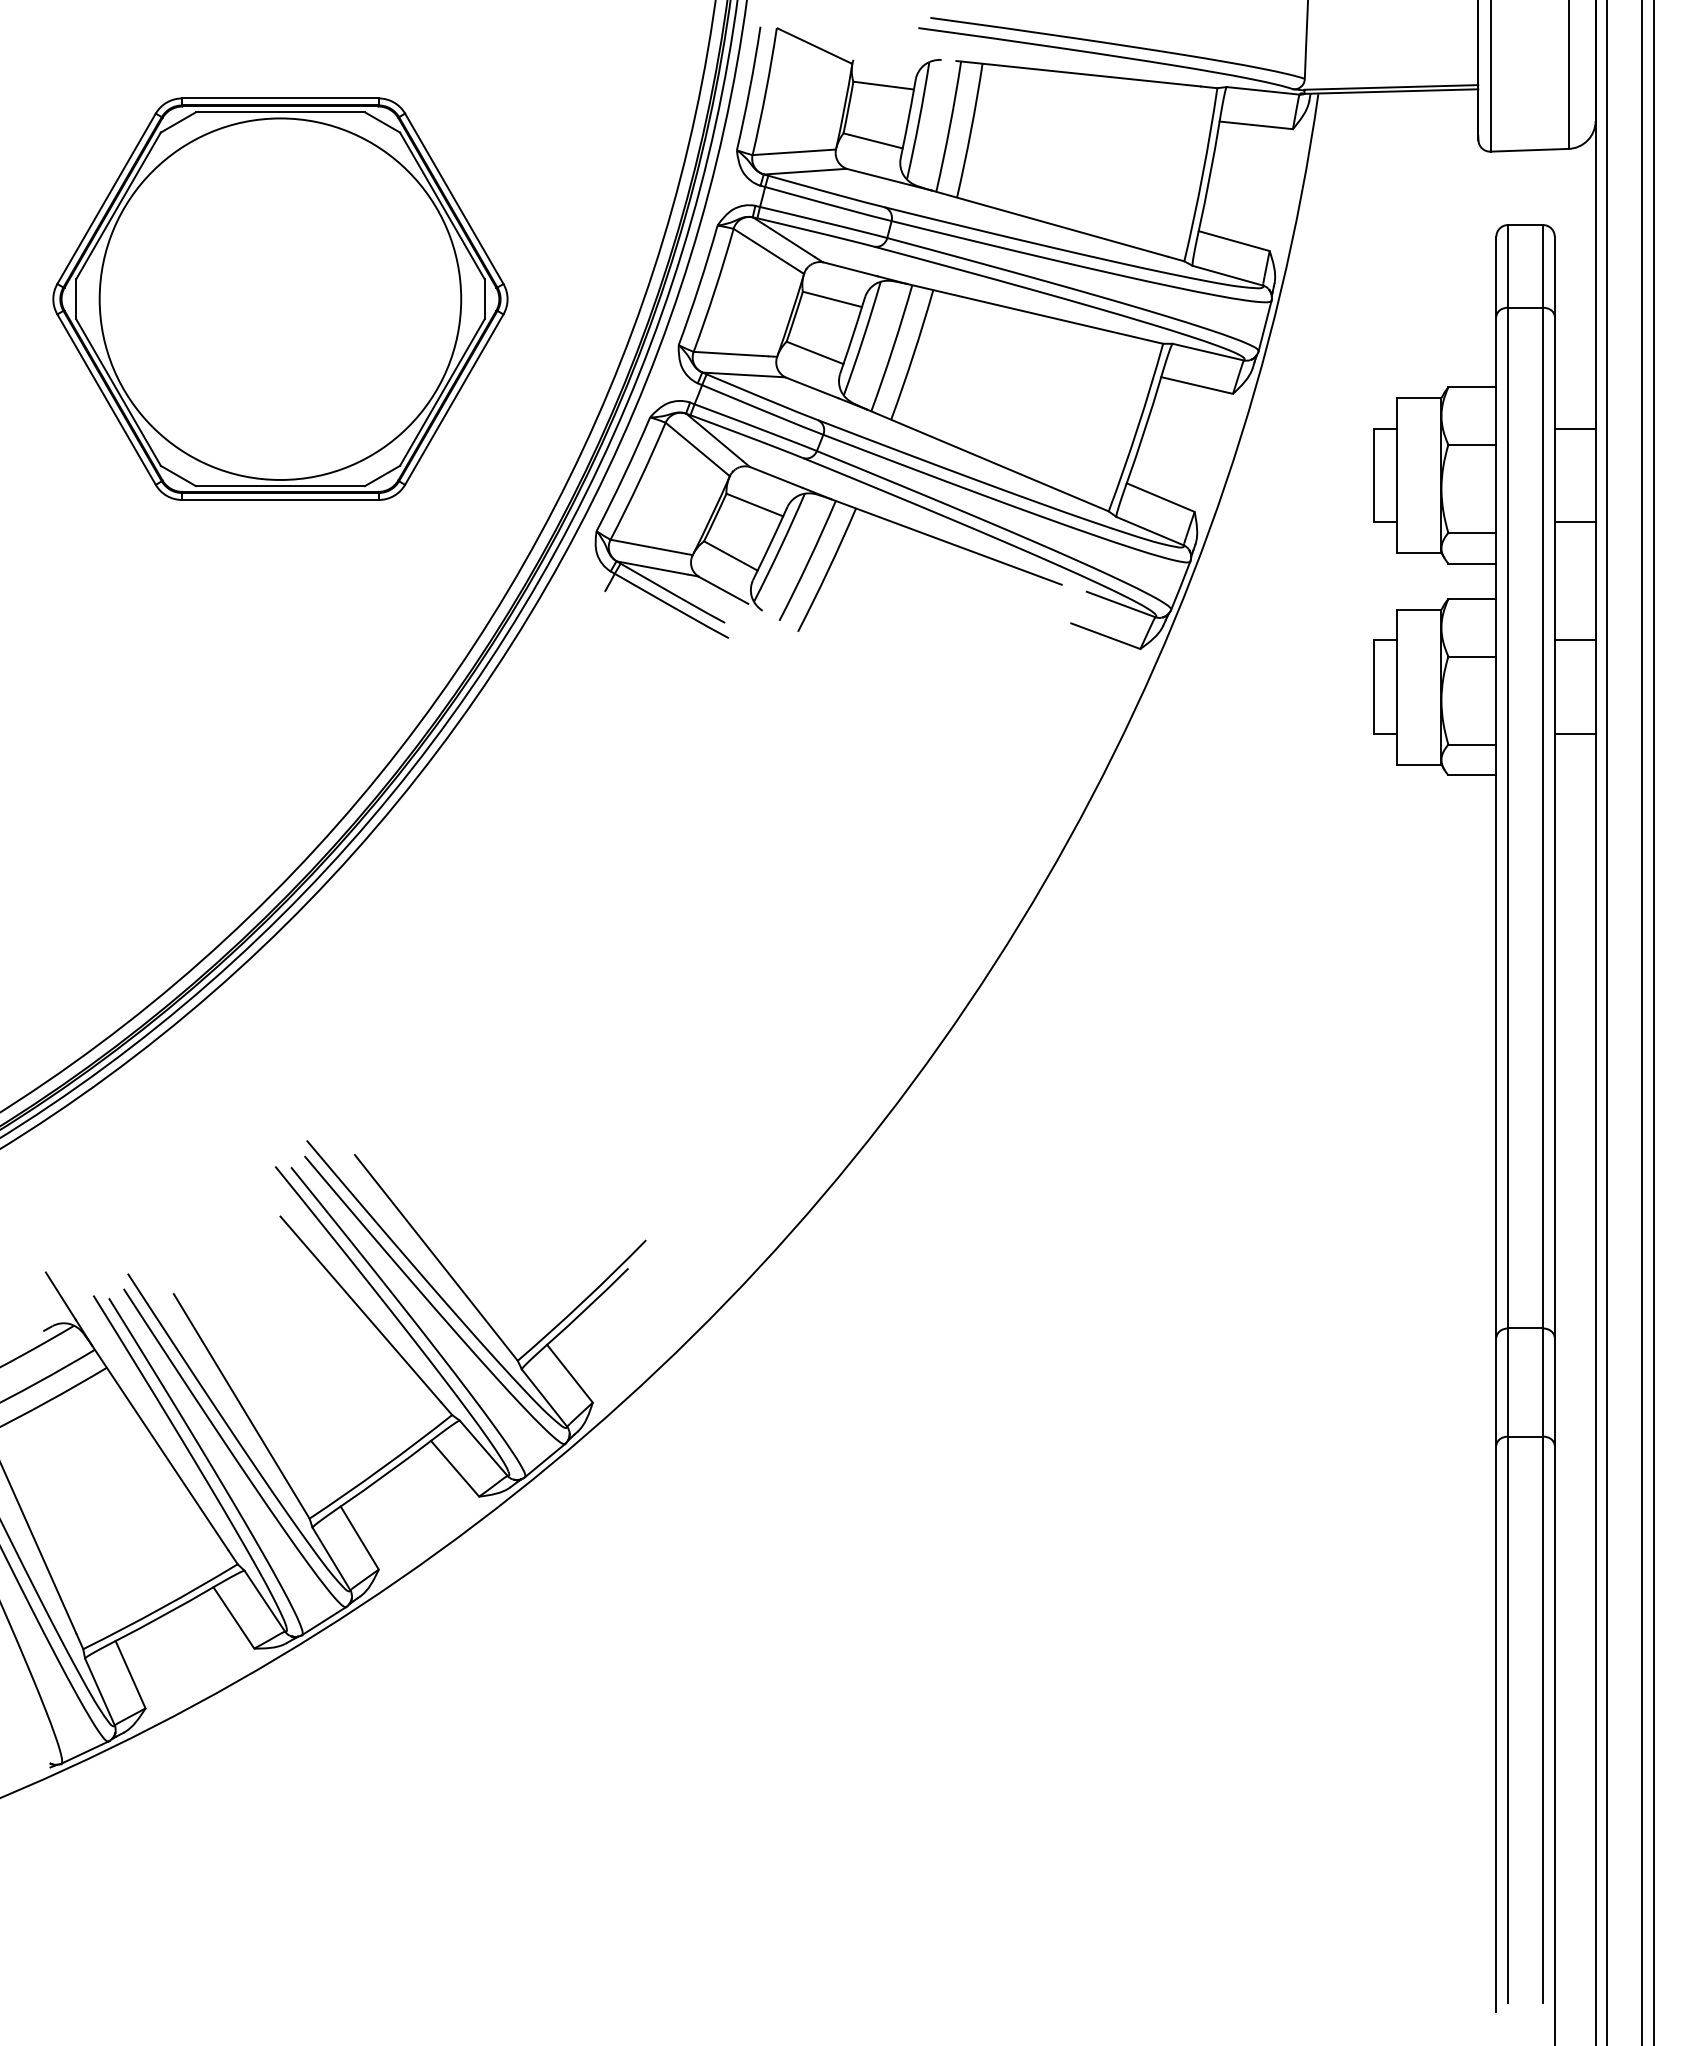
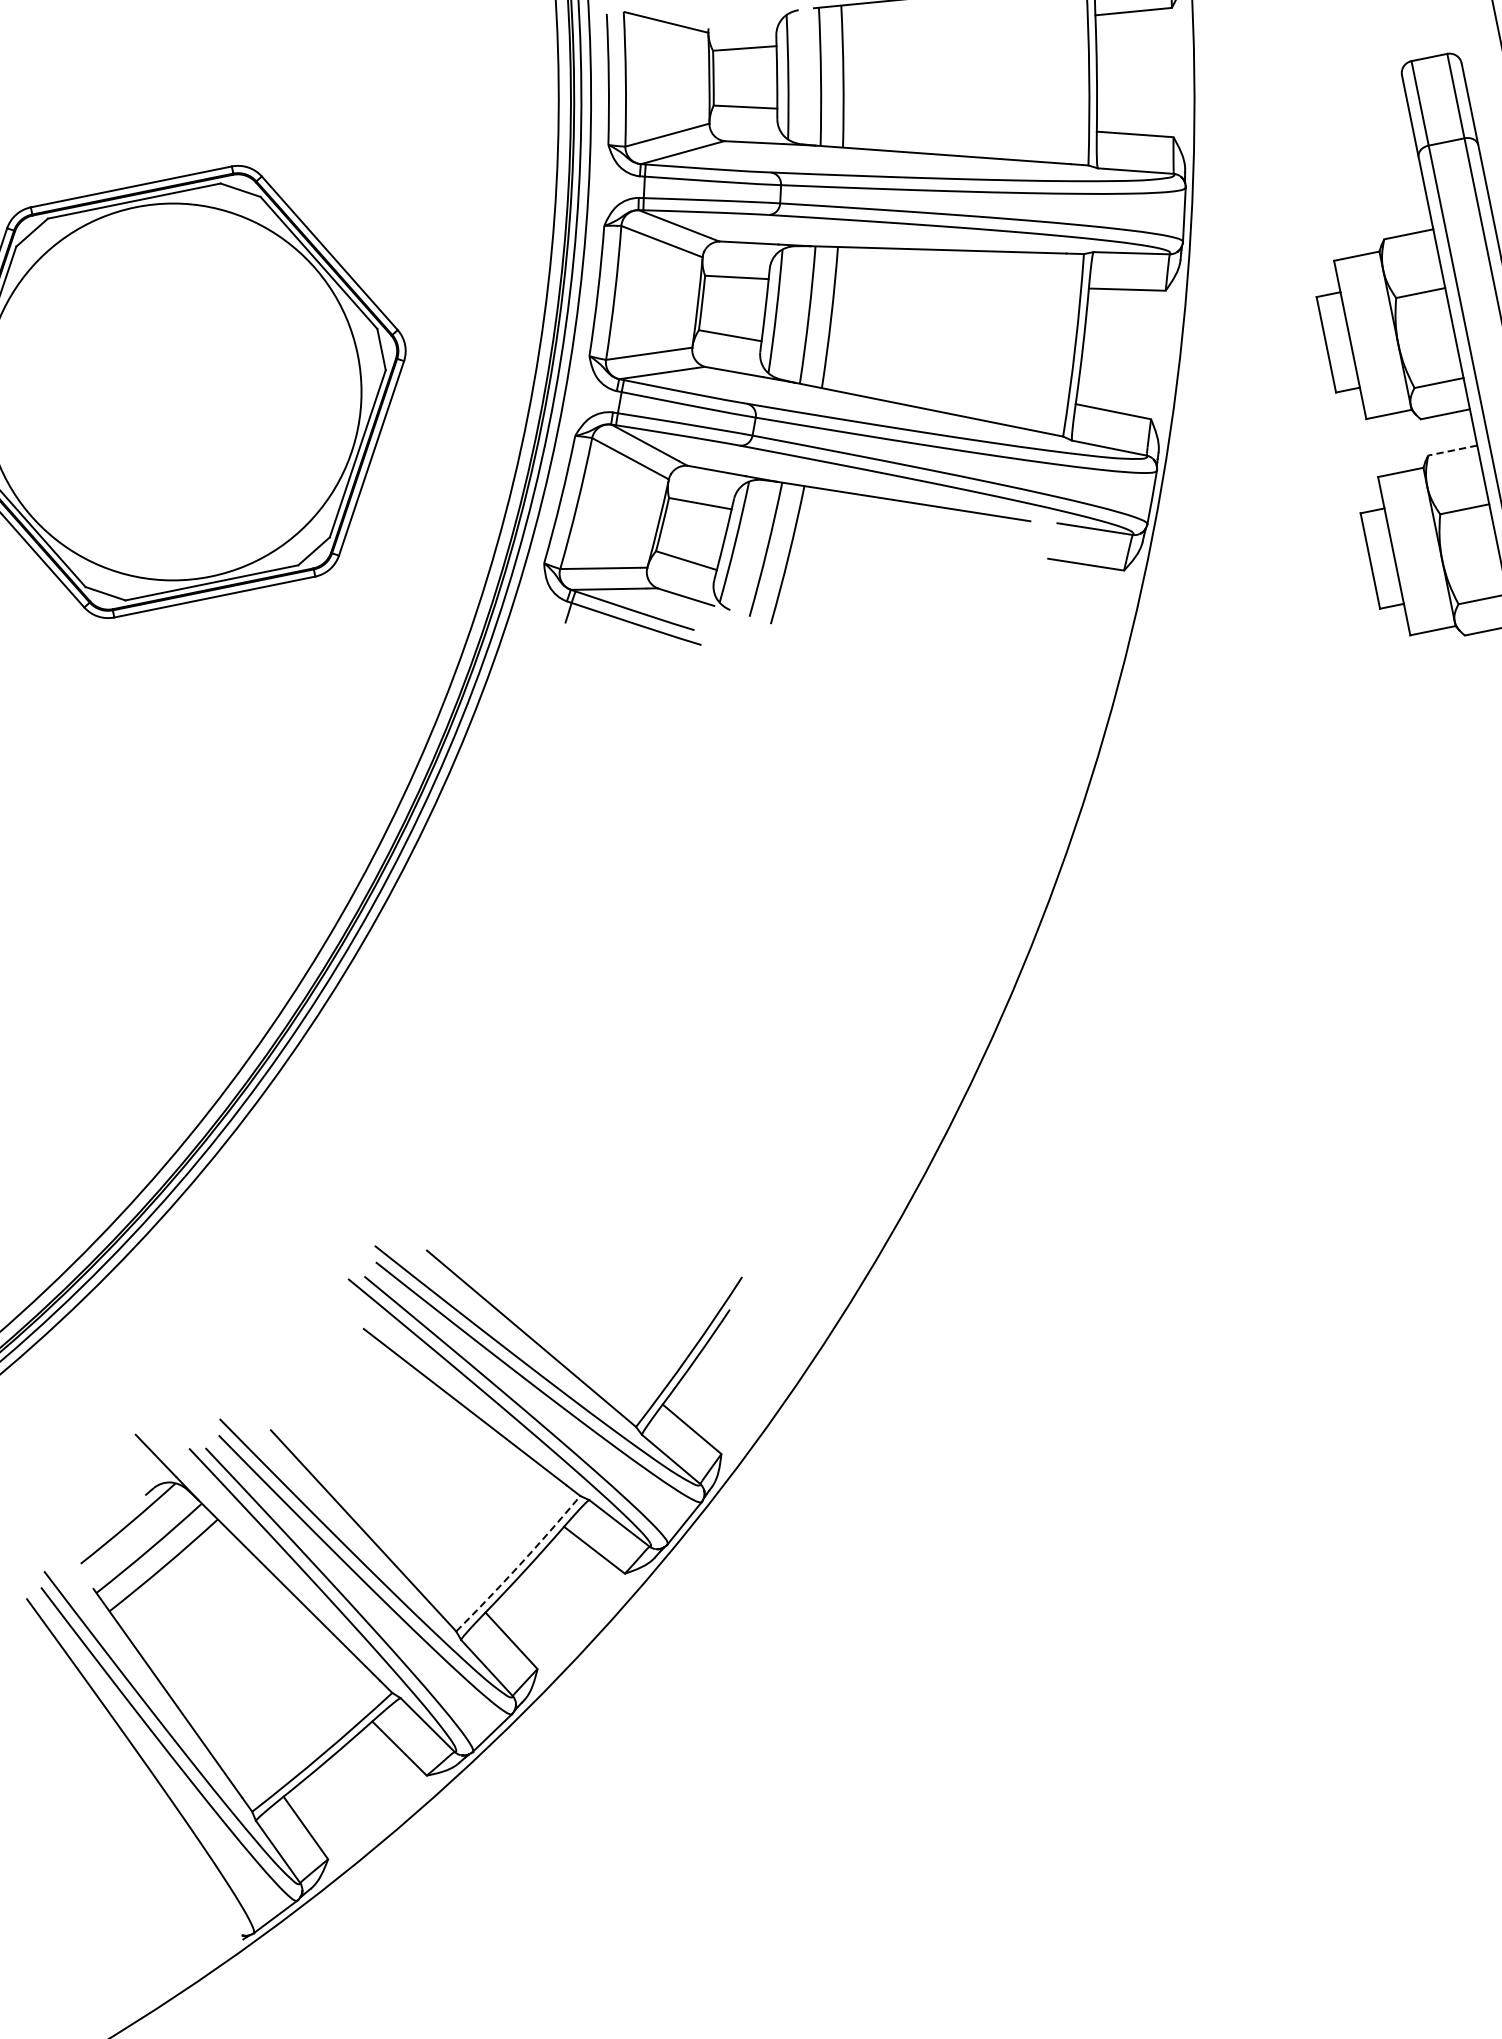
line: (1472, 599) -> (1453, 450), solid -> dashed
arc: (381, 1468) -> (519, 1565), solid -> dashed

